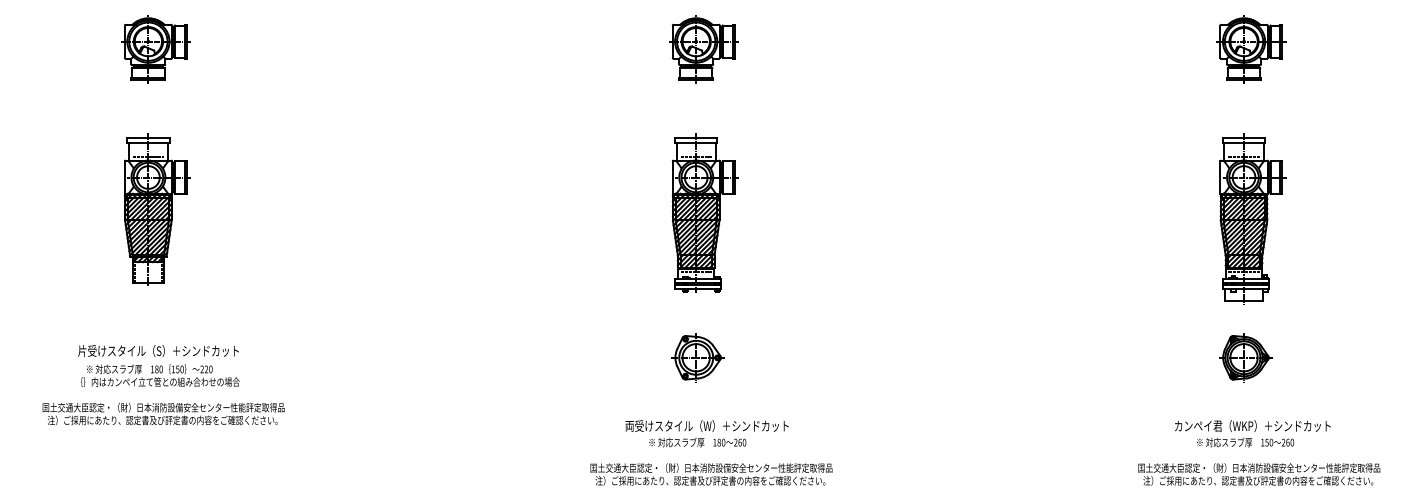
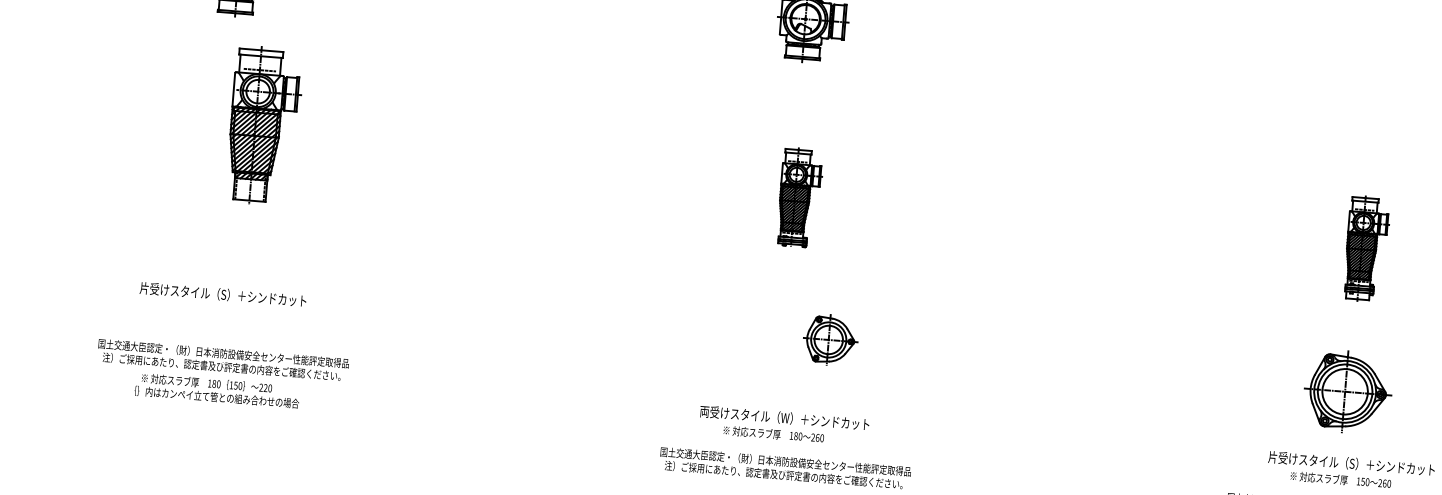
part: (1251, 49) -> (1379, 73), removed
part: (157, 209) -> (264, 125), moved
part: (704, 212) -> (799, 196), size x0.6
part: (1252, 218) -> (1366, 248), size x0.6
part: (697, 357) -> (830, 339), moved
part: (1245, 357) -> (1347, 391), size x1.6
text: (160, 375) -> (217, 390), moved
text: (1254, 426) -> (1351, 464), カンペイ君（WKP）＋シンドカット -> 片受けスタイル（S）＋シンドカット

